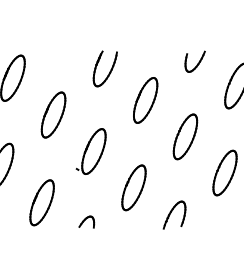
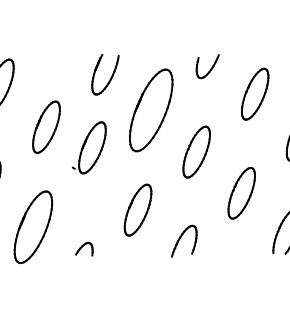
part: (145, 100) -> (151, 110), size x1.6
part: (91, 151) -> (89, 147), moved
part: (42, 202) -> (33, 226), size x1.4

